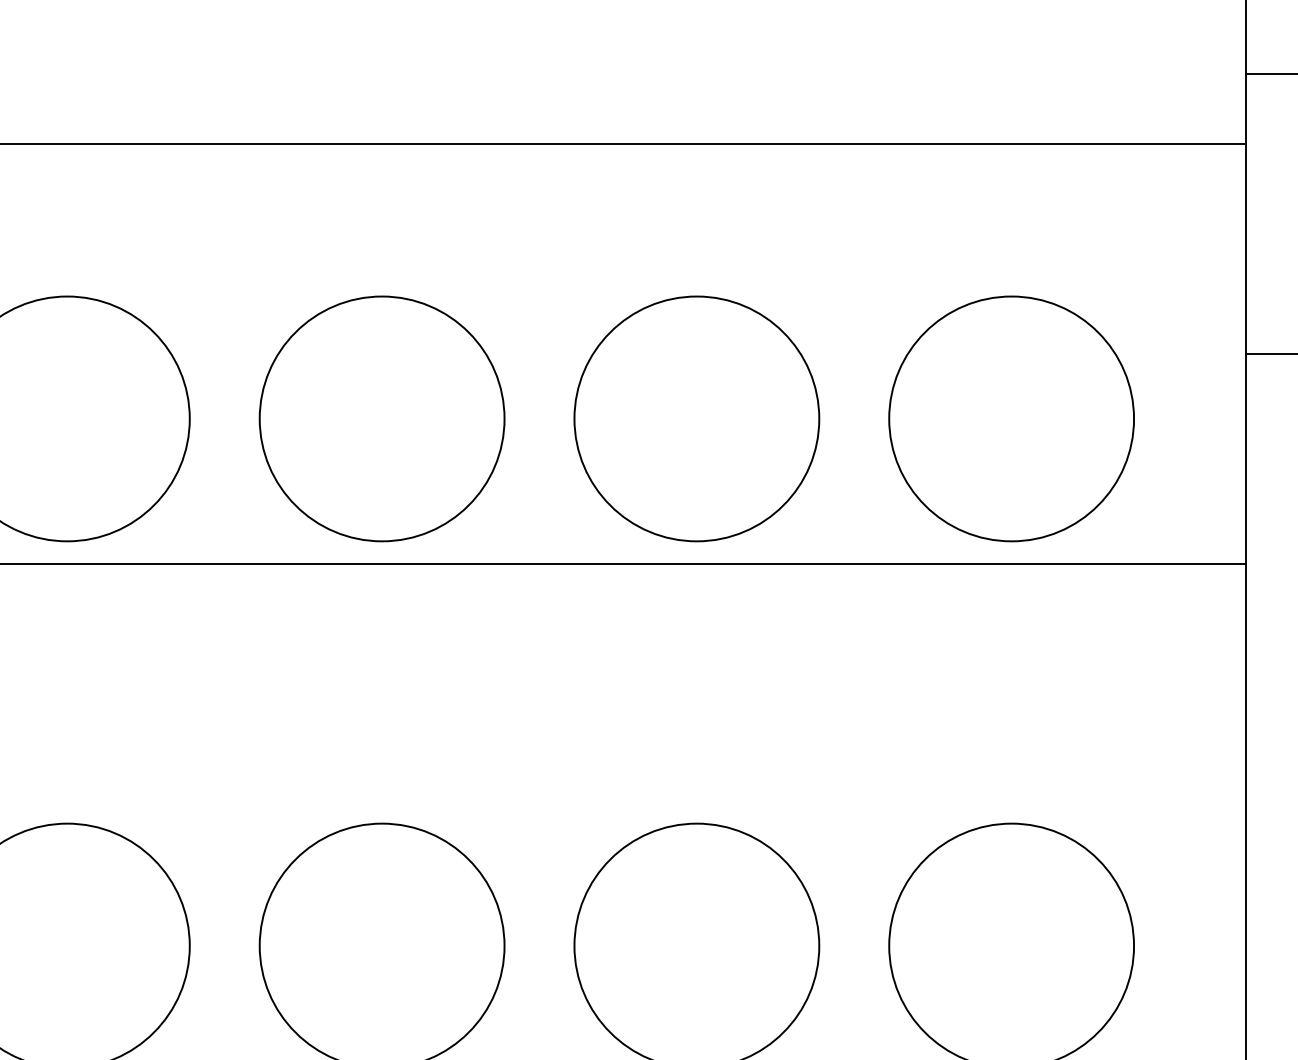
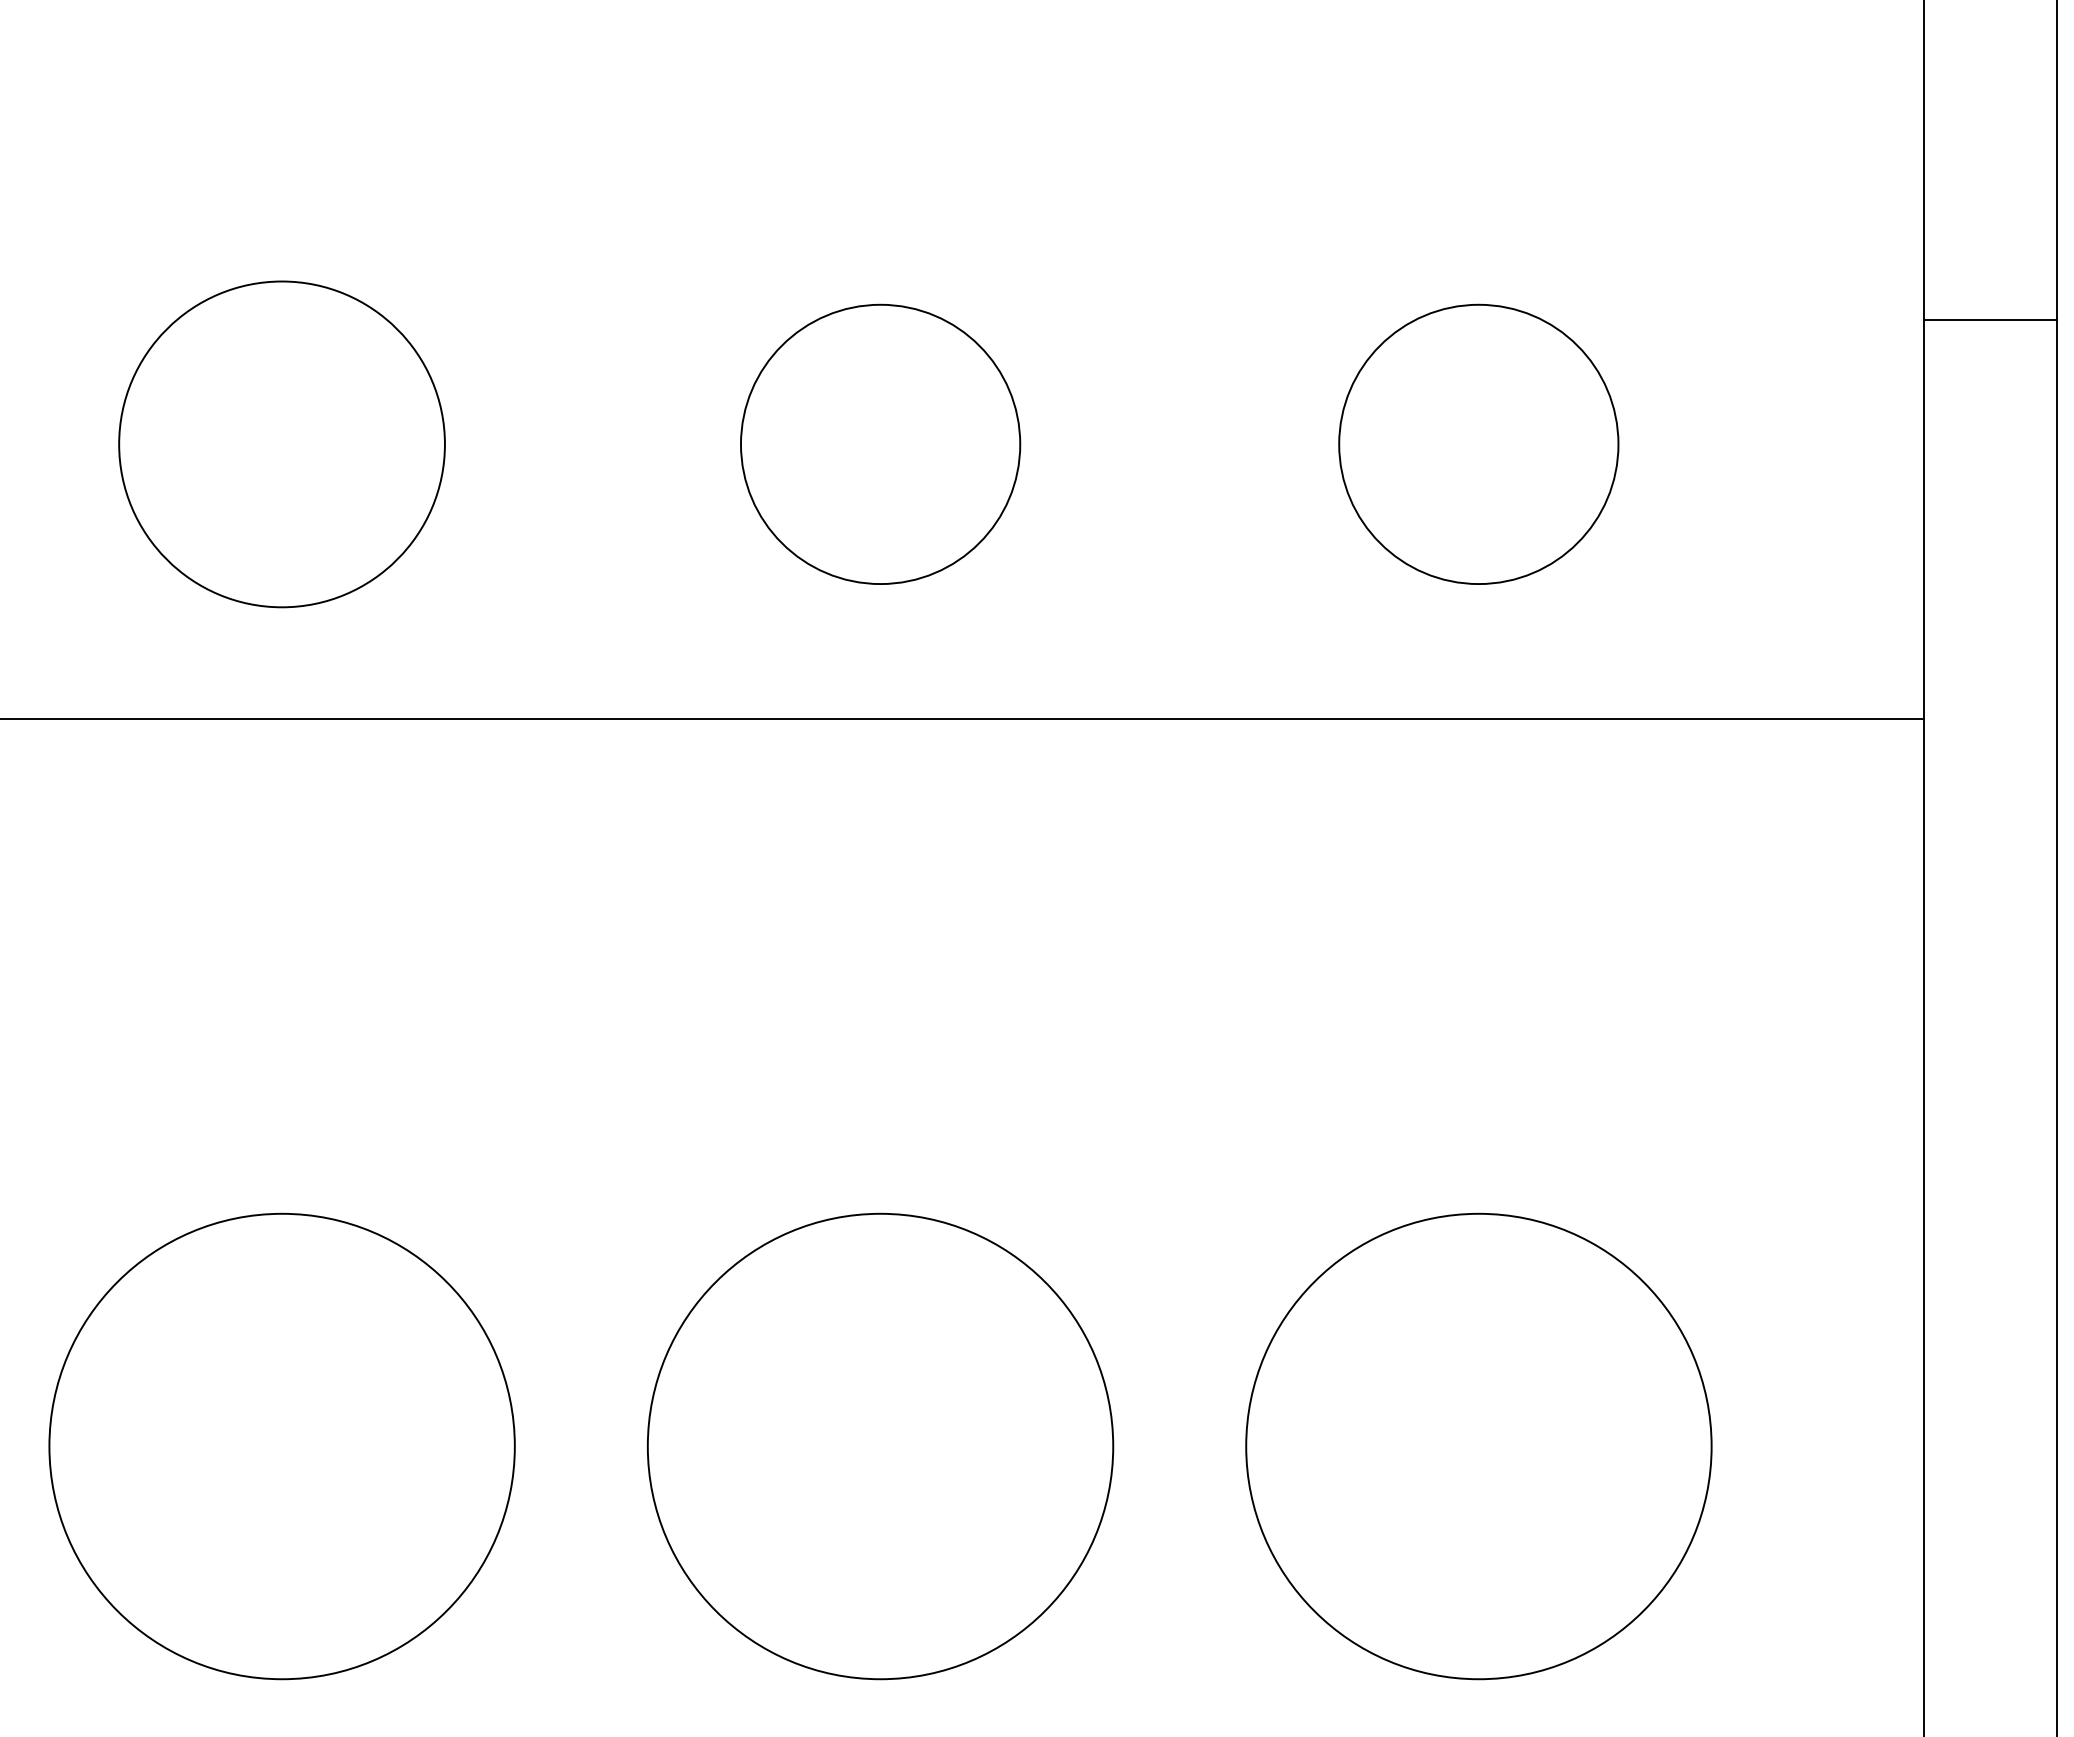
circle: (381, 418) -> (280, 443), size x0.7
circle: (696, 418) -> (879, 443), size x0.6
circle: (1011, 418) -> (1478, 443), size x0.6

